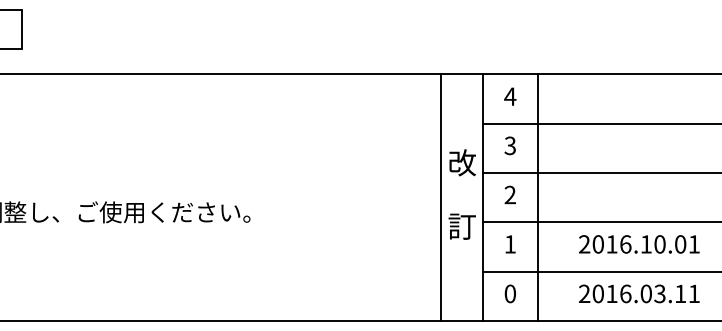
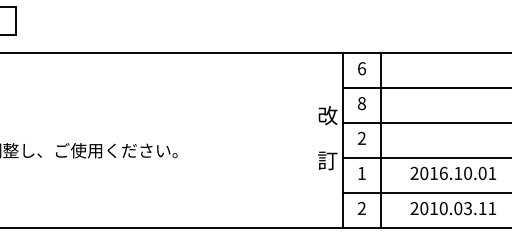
text: (509, 96) -> (361, 68), 4 -> 6
text: (509, 145) -> (361, 103), 3 -> 8
line: (442, 196) -> (313, 139), removed
text: (509, 293) -> (361, 208), 0 -> 2
text: (625, 293) -> (443, 208), 2016.03.11 -> 2010.03.11

